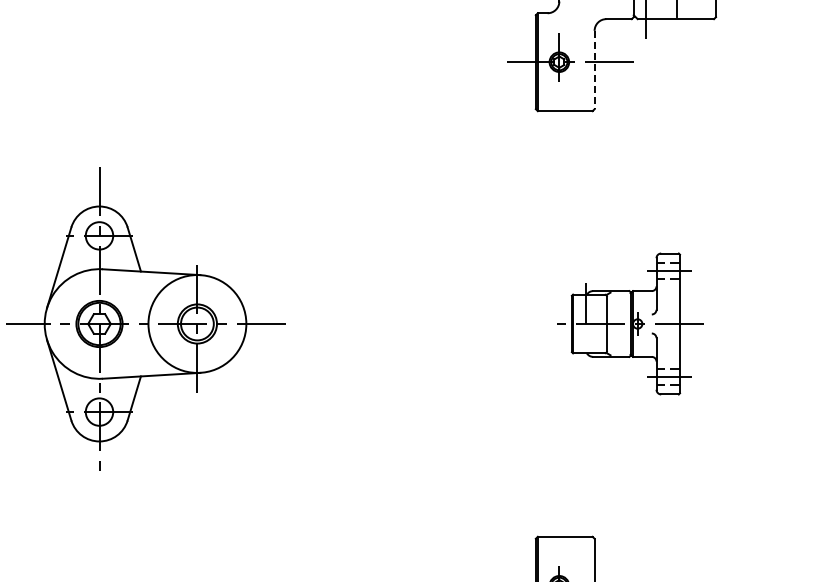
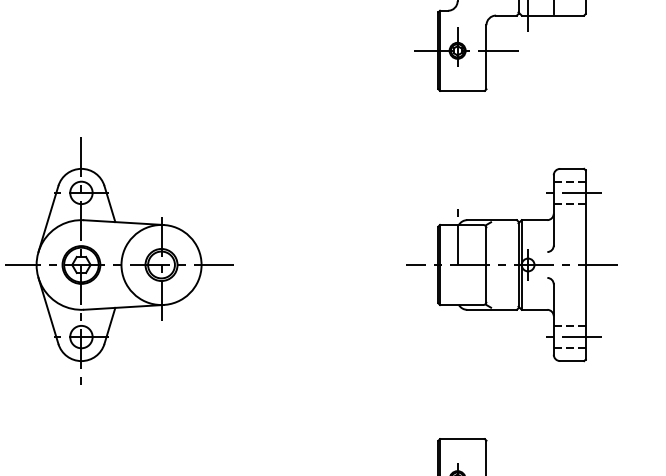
line: (594, 70) -> (486, 57), dashed -> solid
part: (625, 323) -> (511, 264), size x1.67

